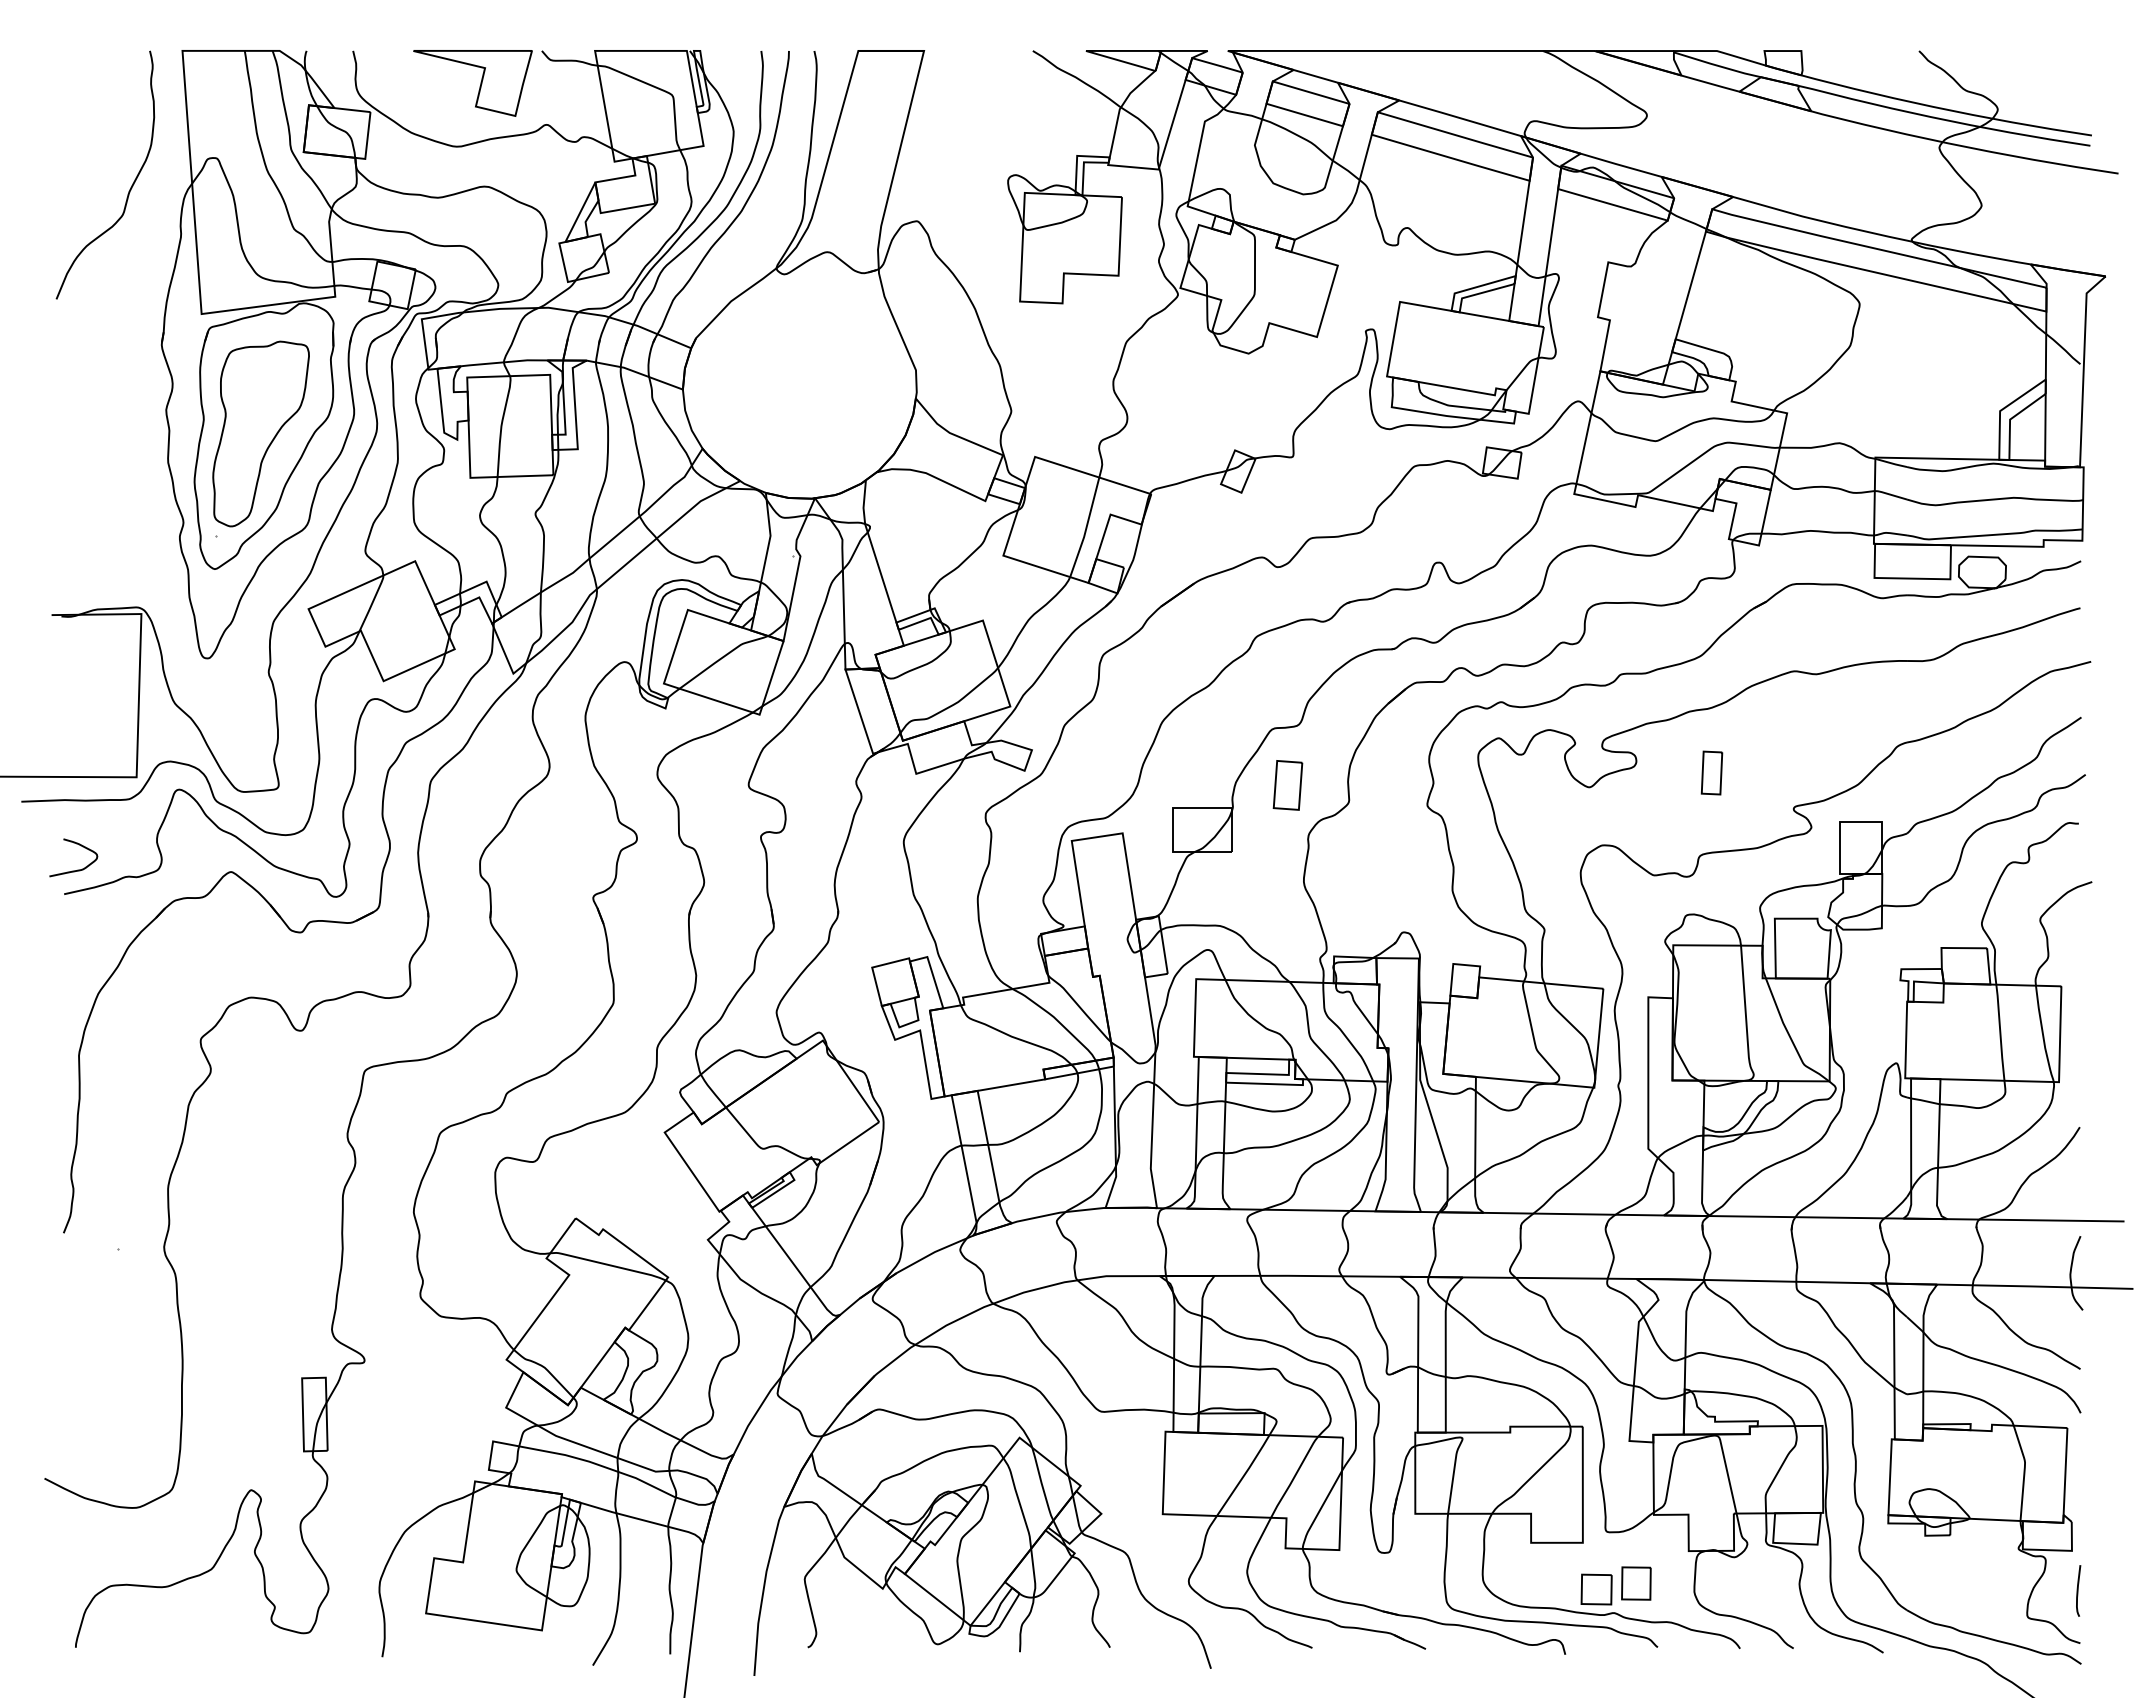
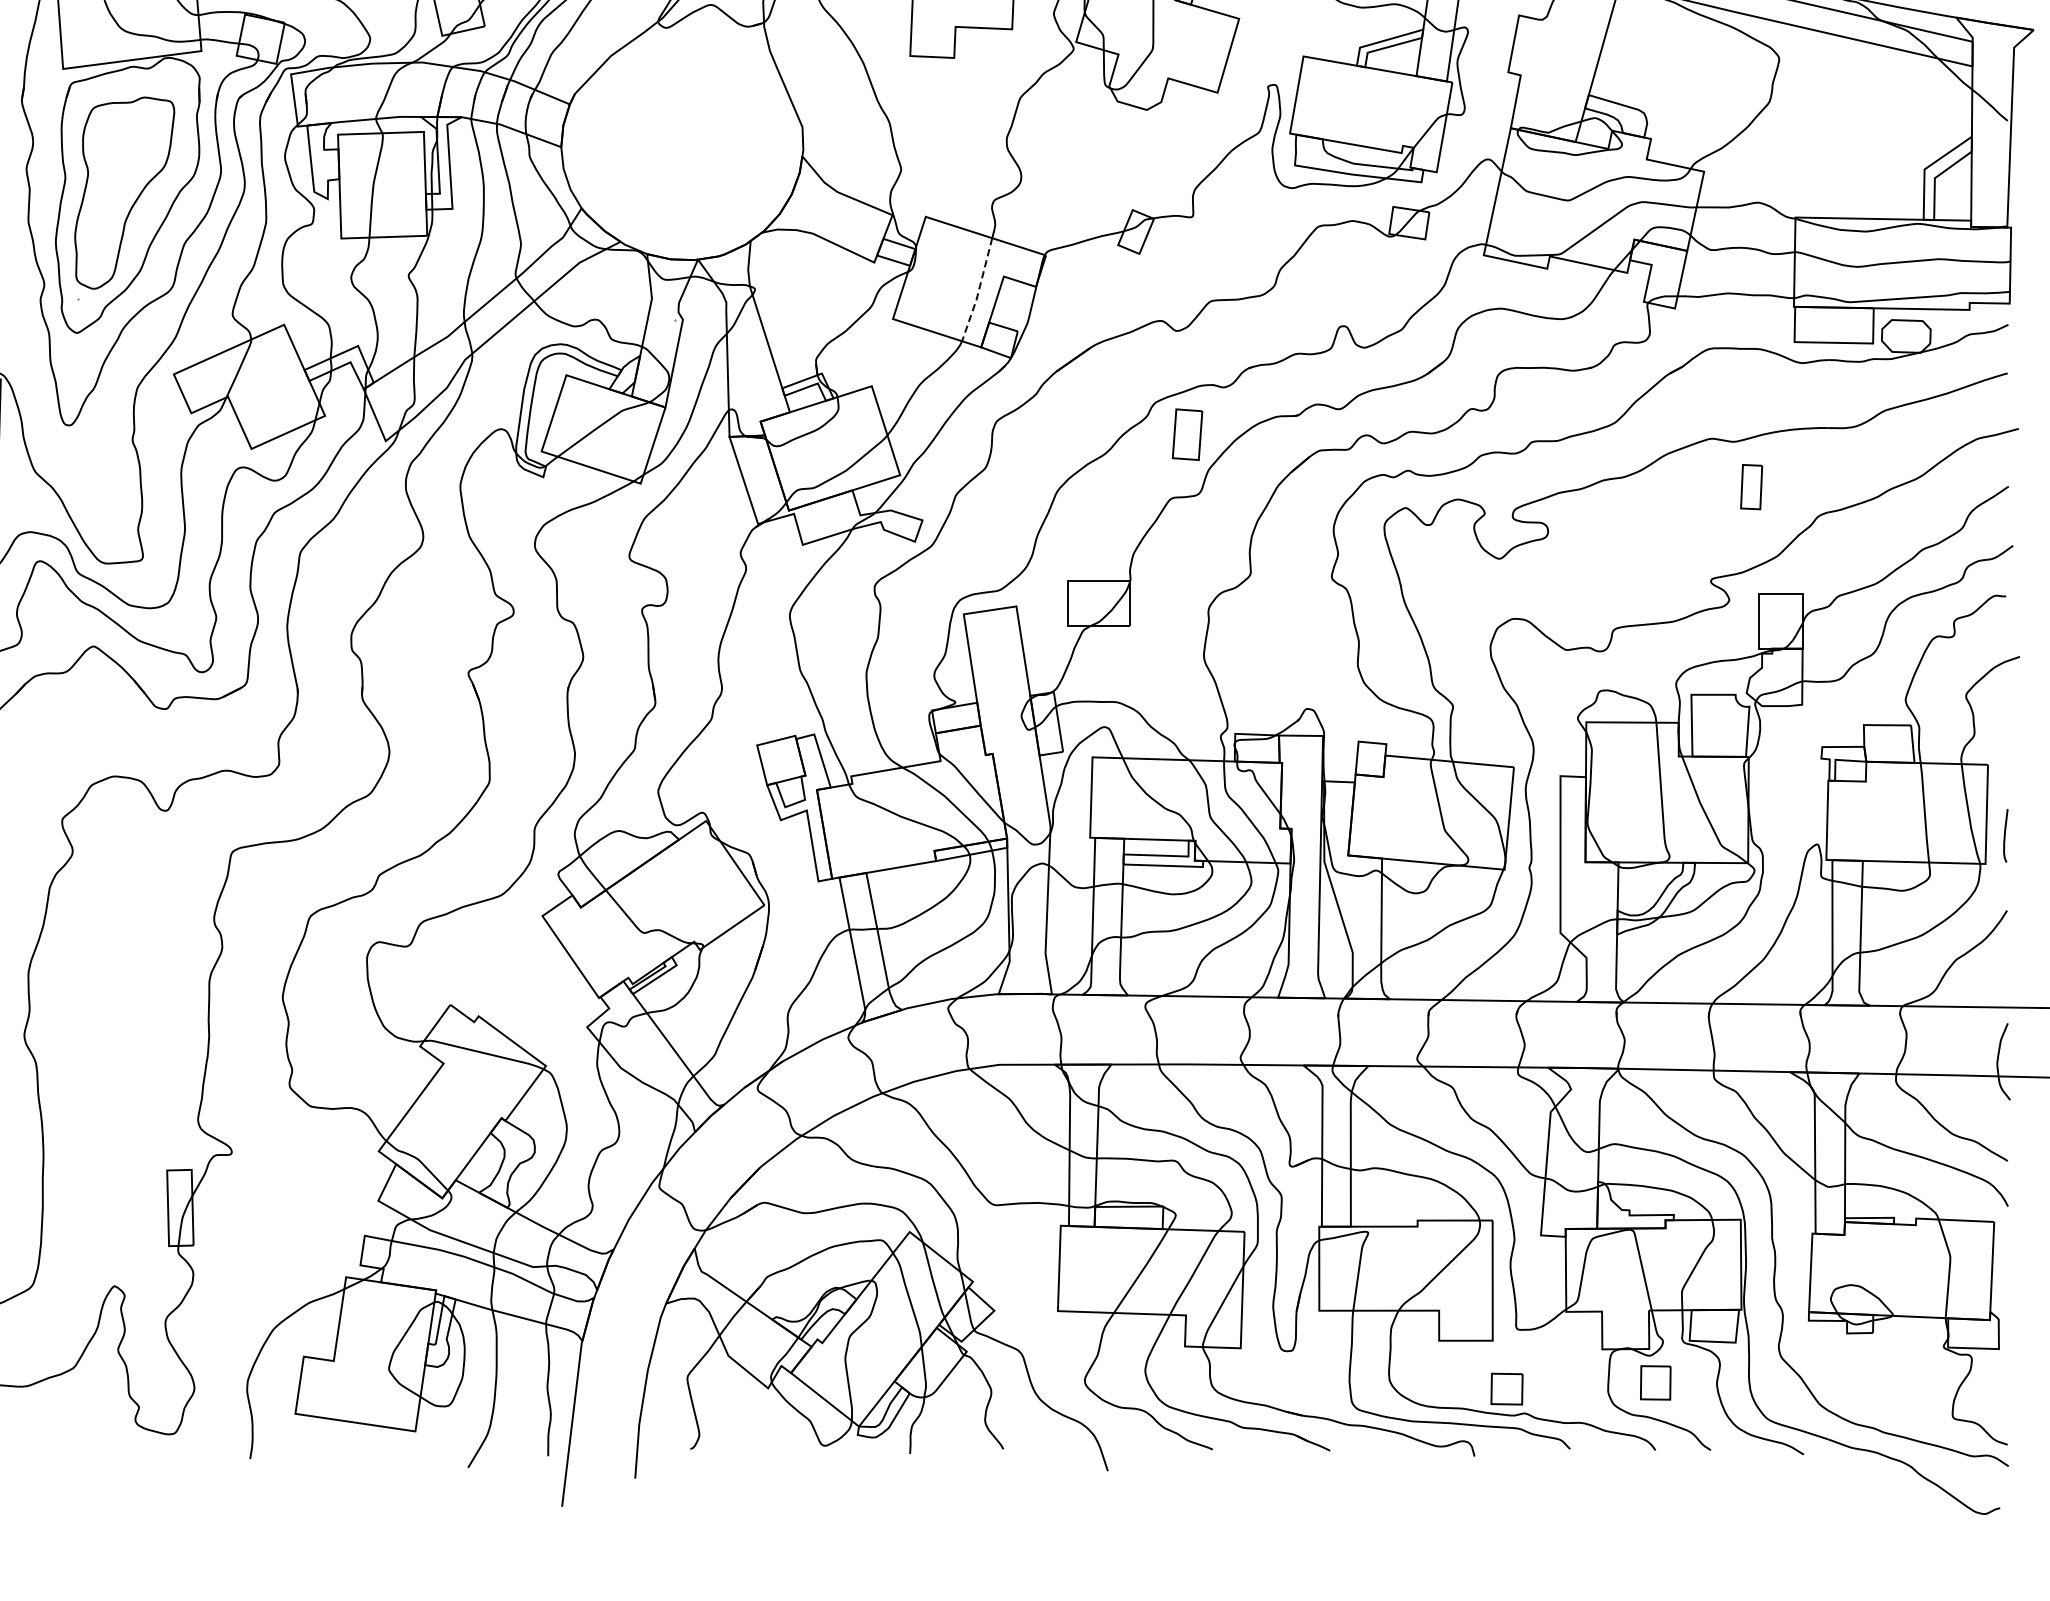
line: (1086, 528) -> (978, 290), solid -> dashed
part: (1711, 772) -> (1751, 486), moved
part: (1287, 785) -> (1187, 434), moved
part: (1636, 1583) -> (1655, 1382), moved
curve: (2078, 1590) -> (2005, 835), moved

